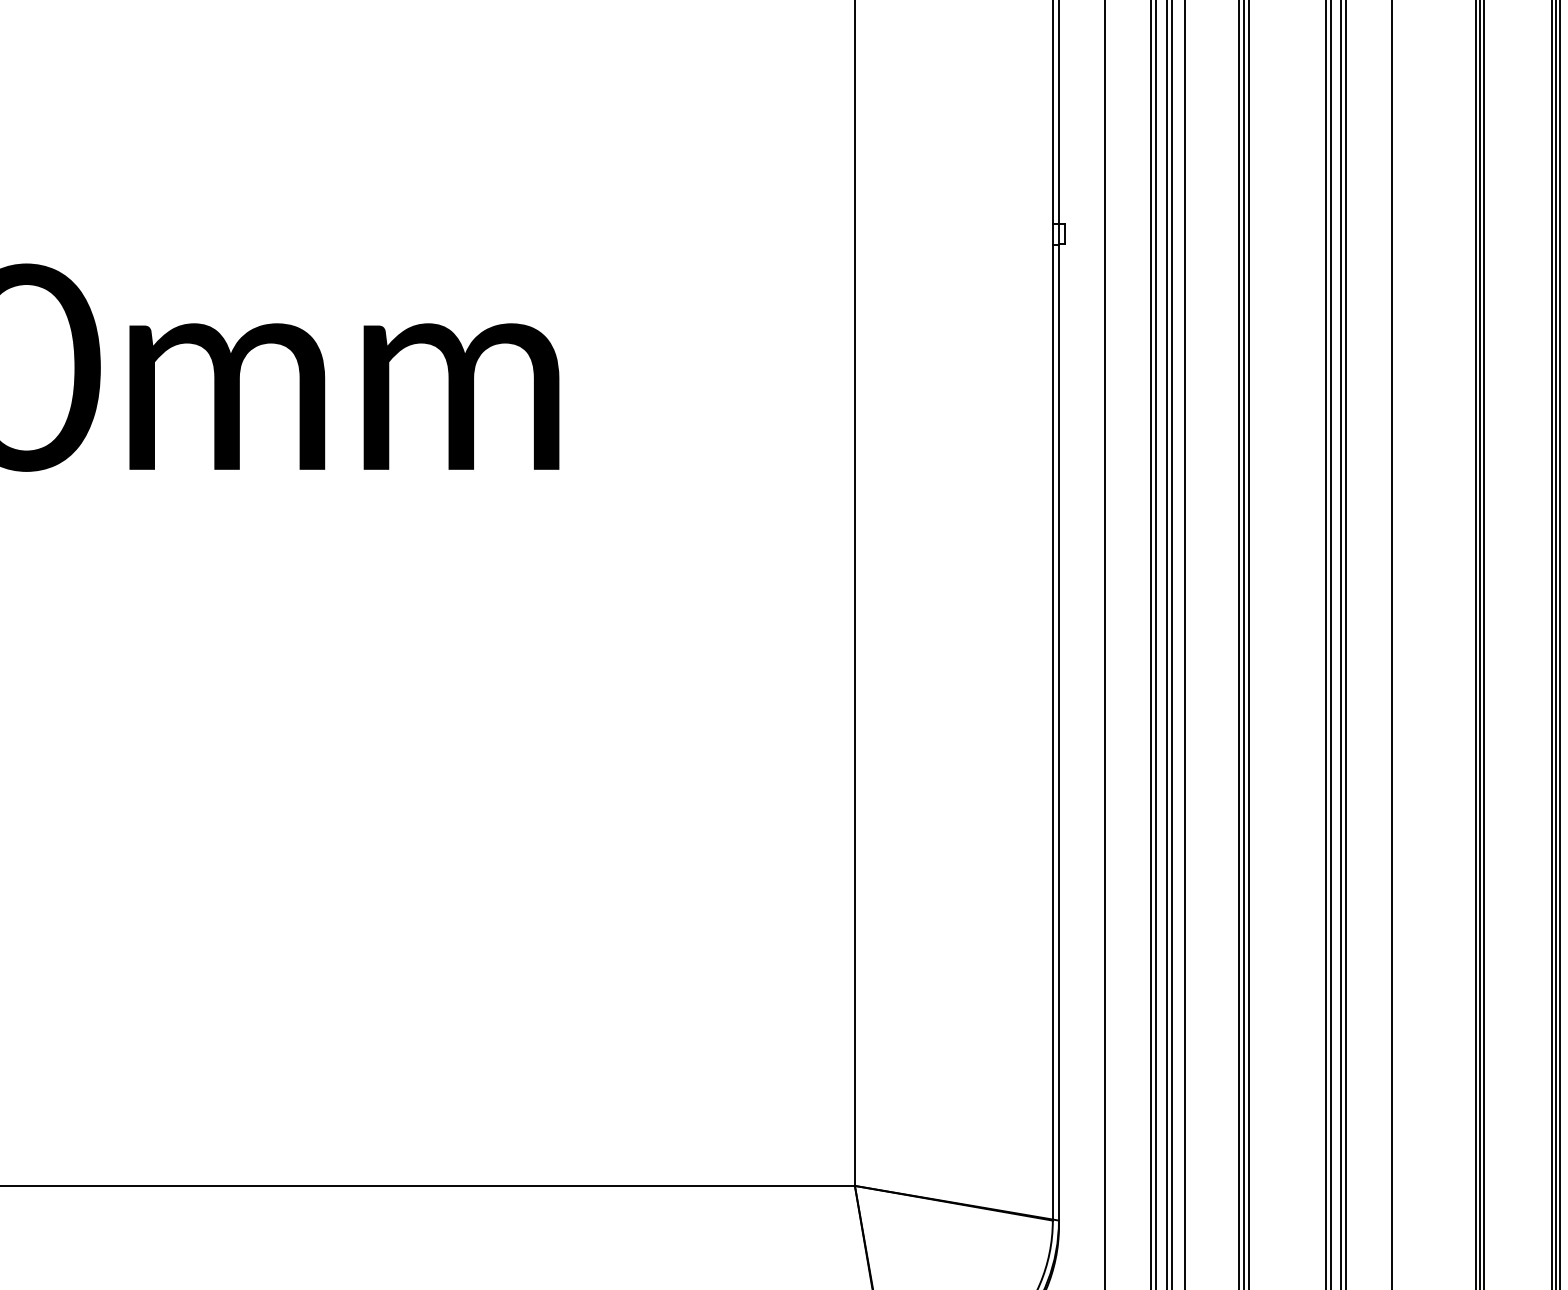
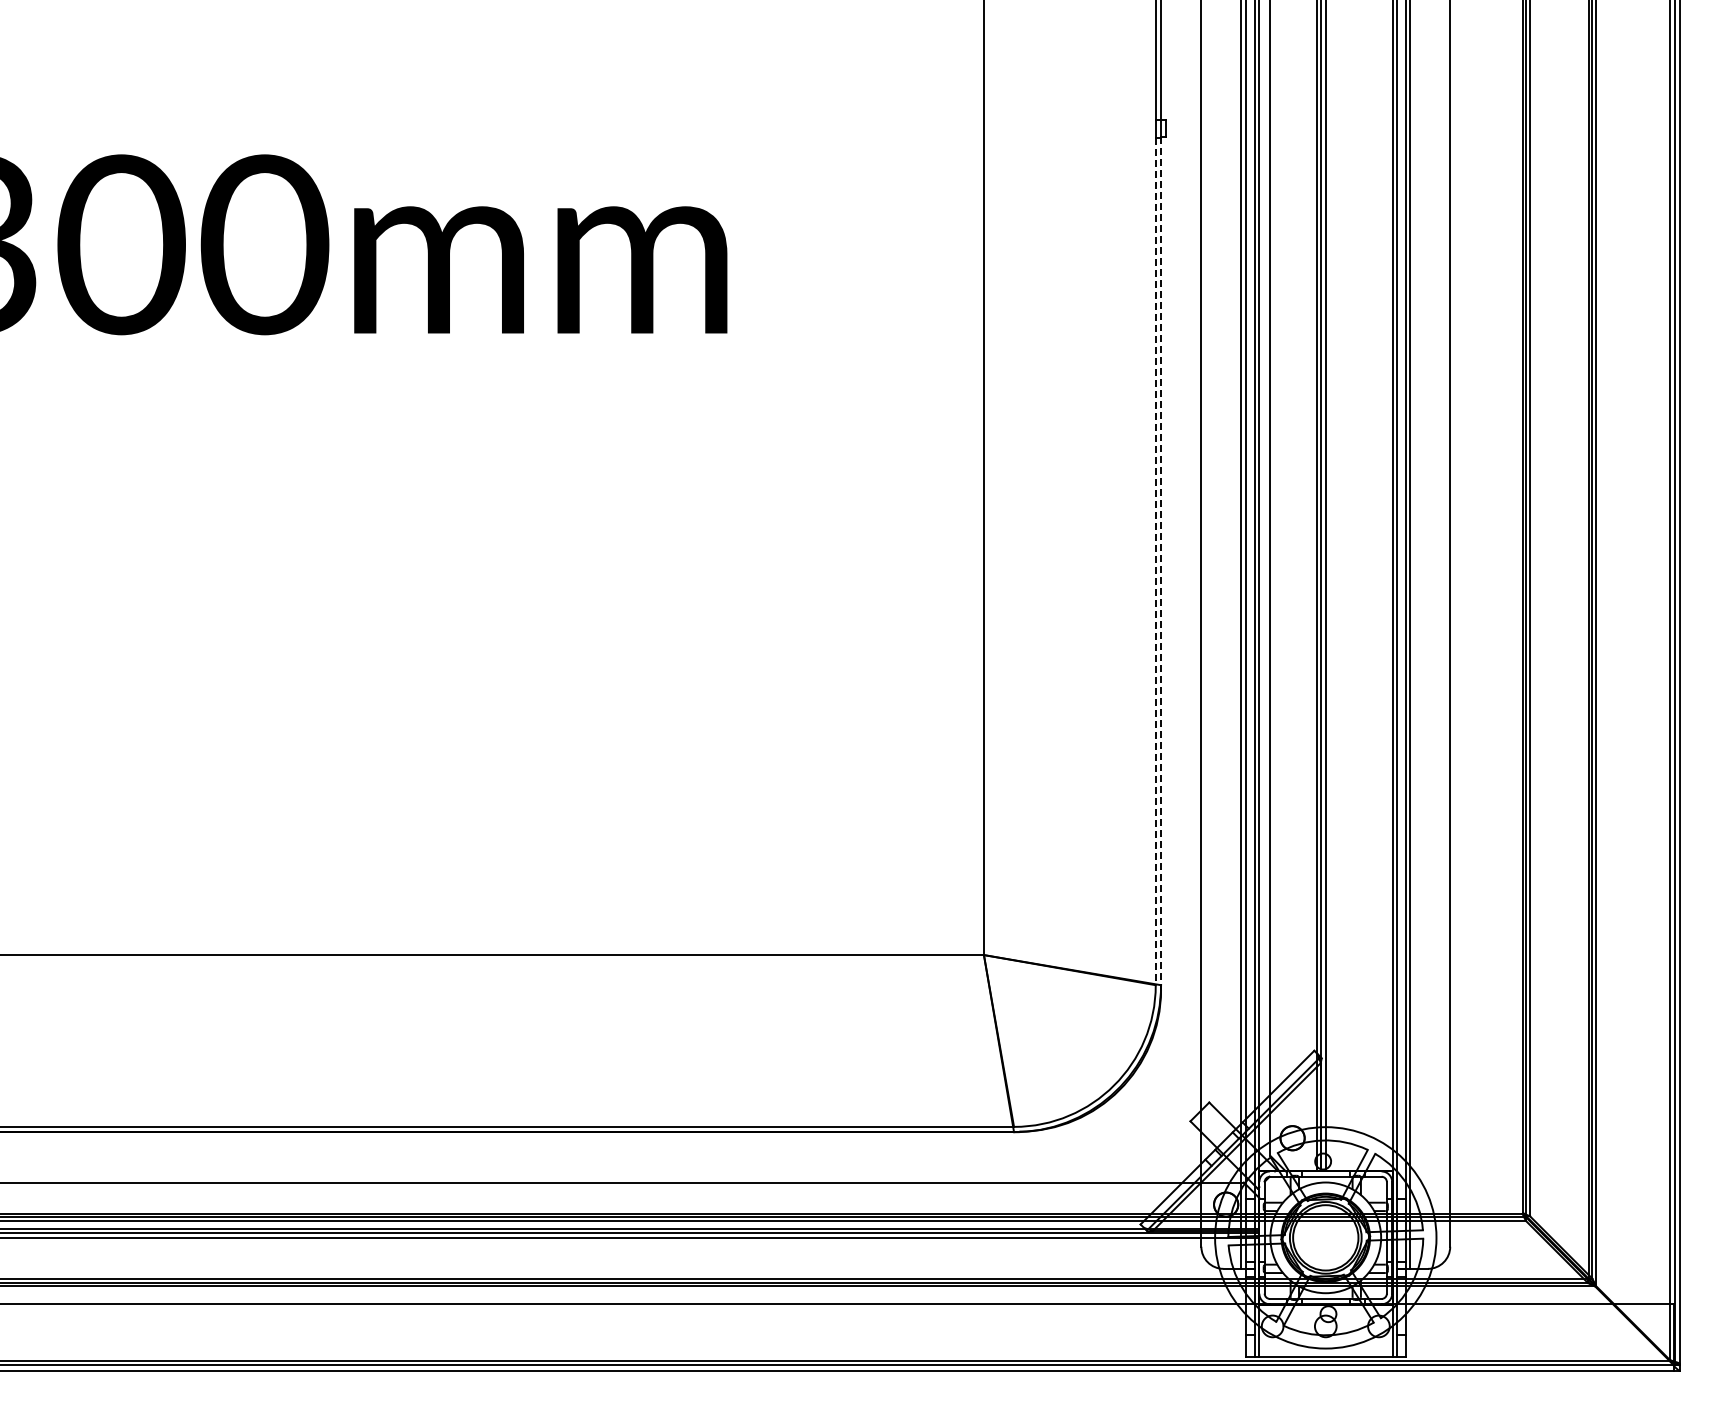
line: (1052, 732) -> (1155, 561), solid -> dashed
line: (1059, 735) -> (1161, 564), solid -> dashed

